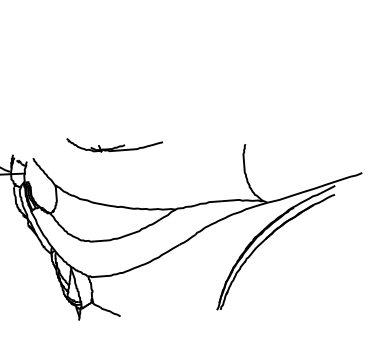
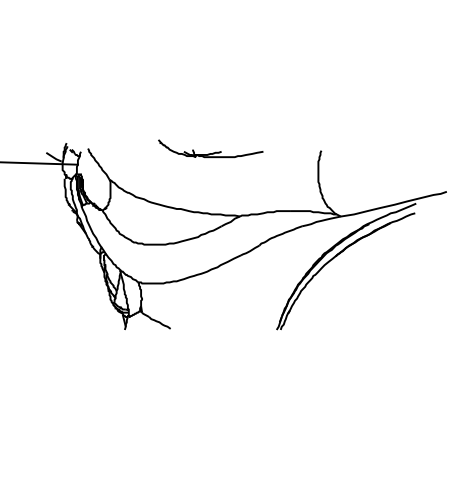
part: (114, 142) -> (210, 148), moved

